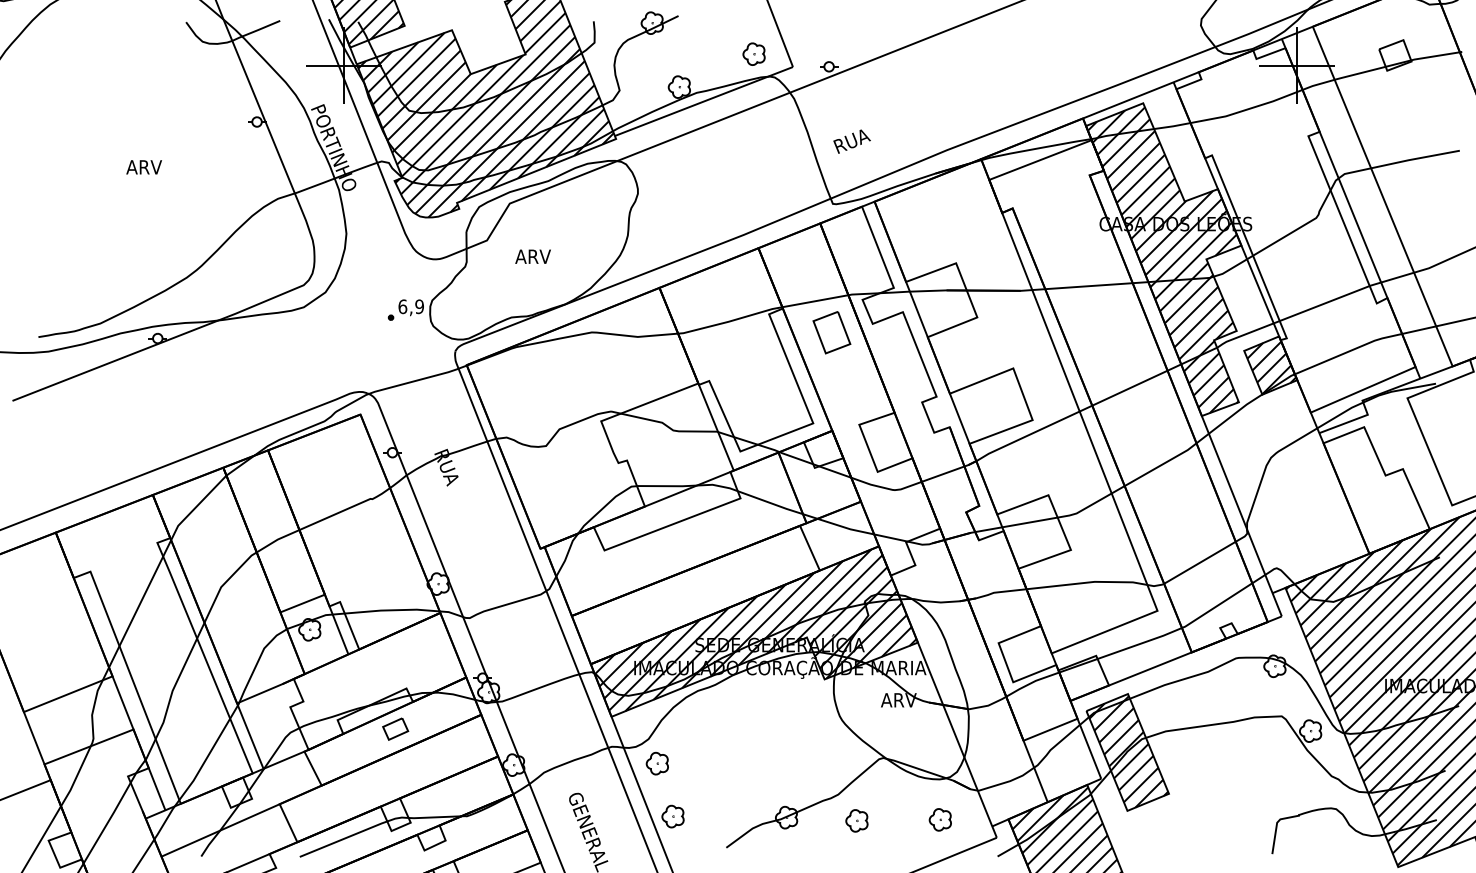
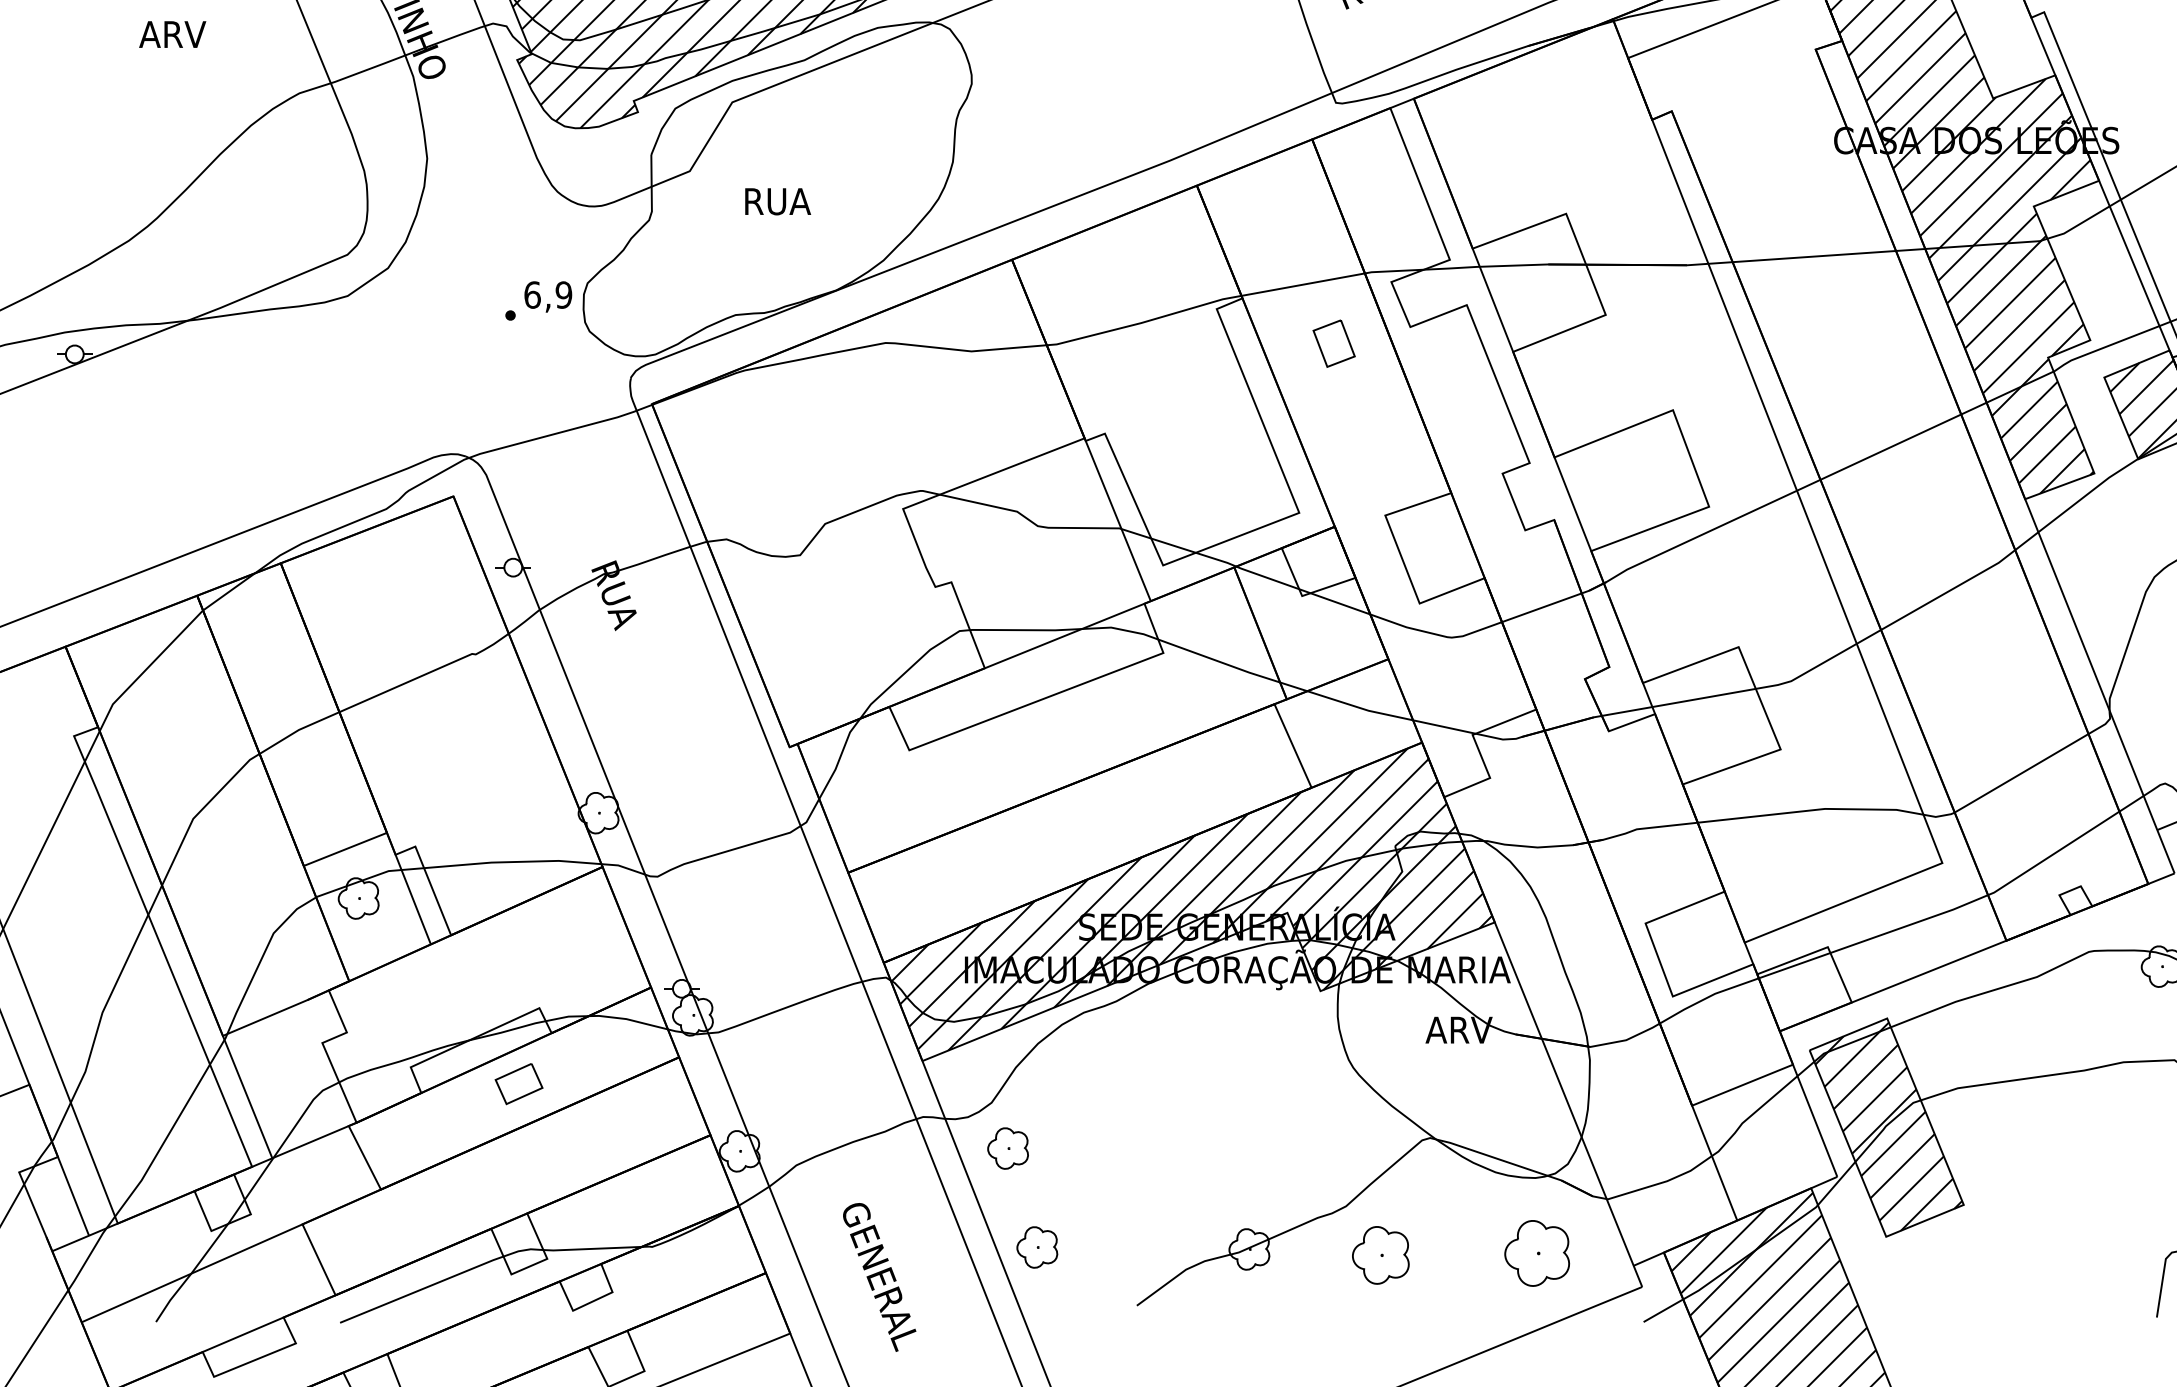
text: (143, 167) -> (171, 34), moved
text: (533, 256) -> (776, 201), ARV -> RUA
part: (831, 332) -> (1333, 343), size x0.6
part: (939, 819) -> (1535, 1252), size x1.6
part: (856, 820) -> (1380, 1254), size x1.4

